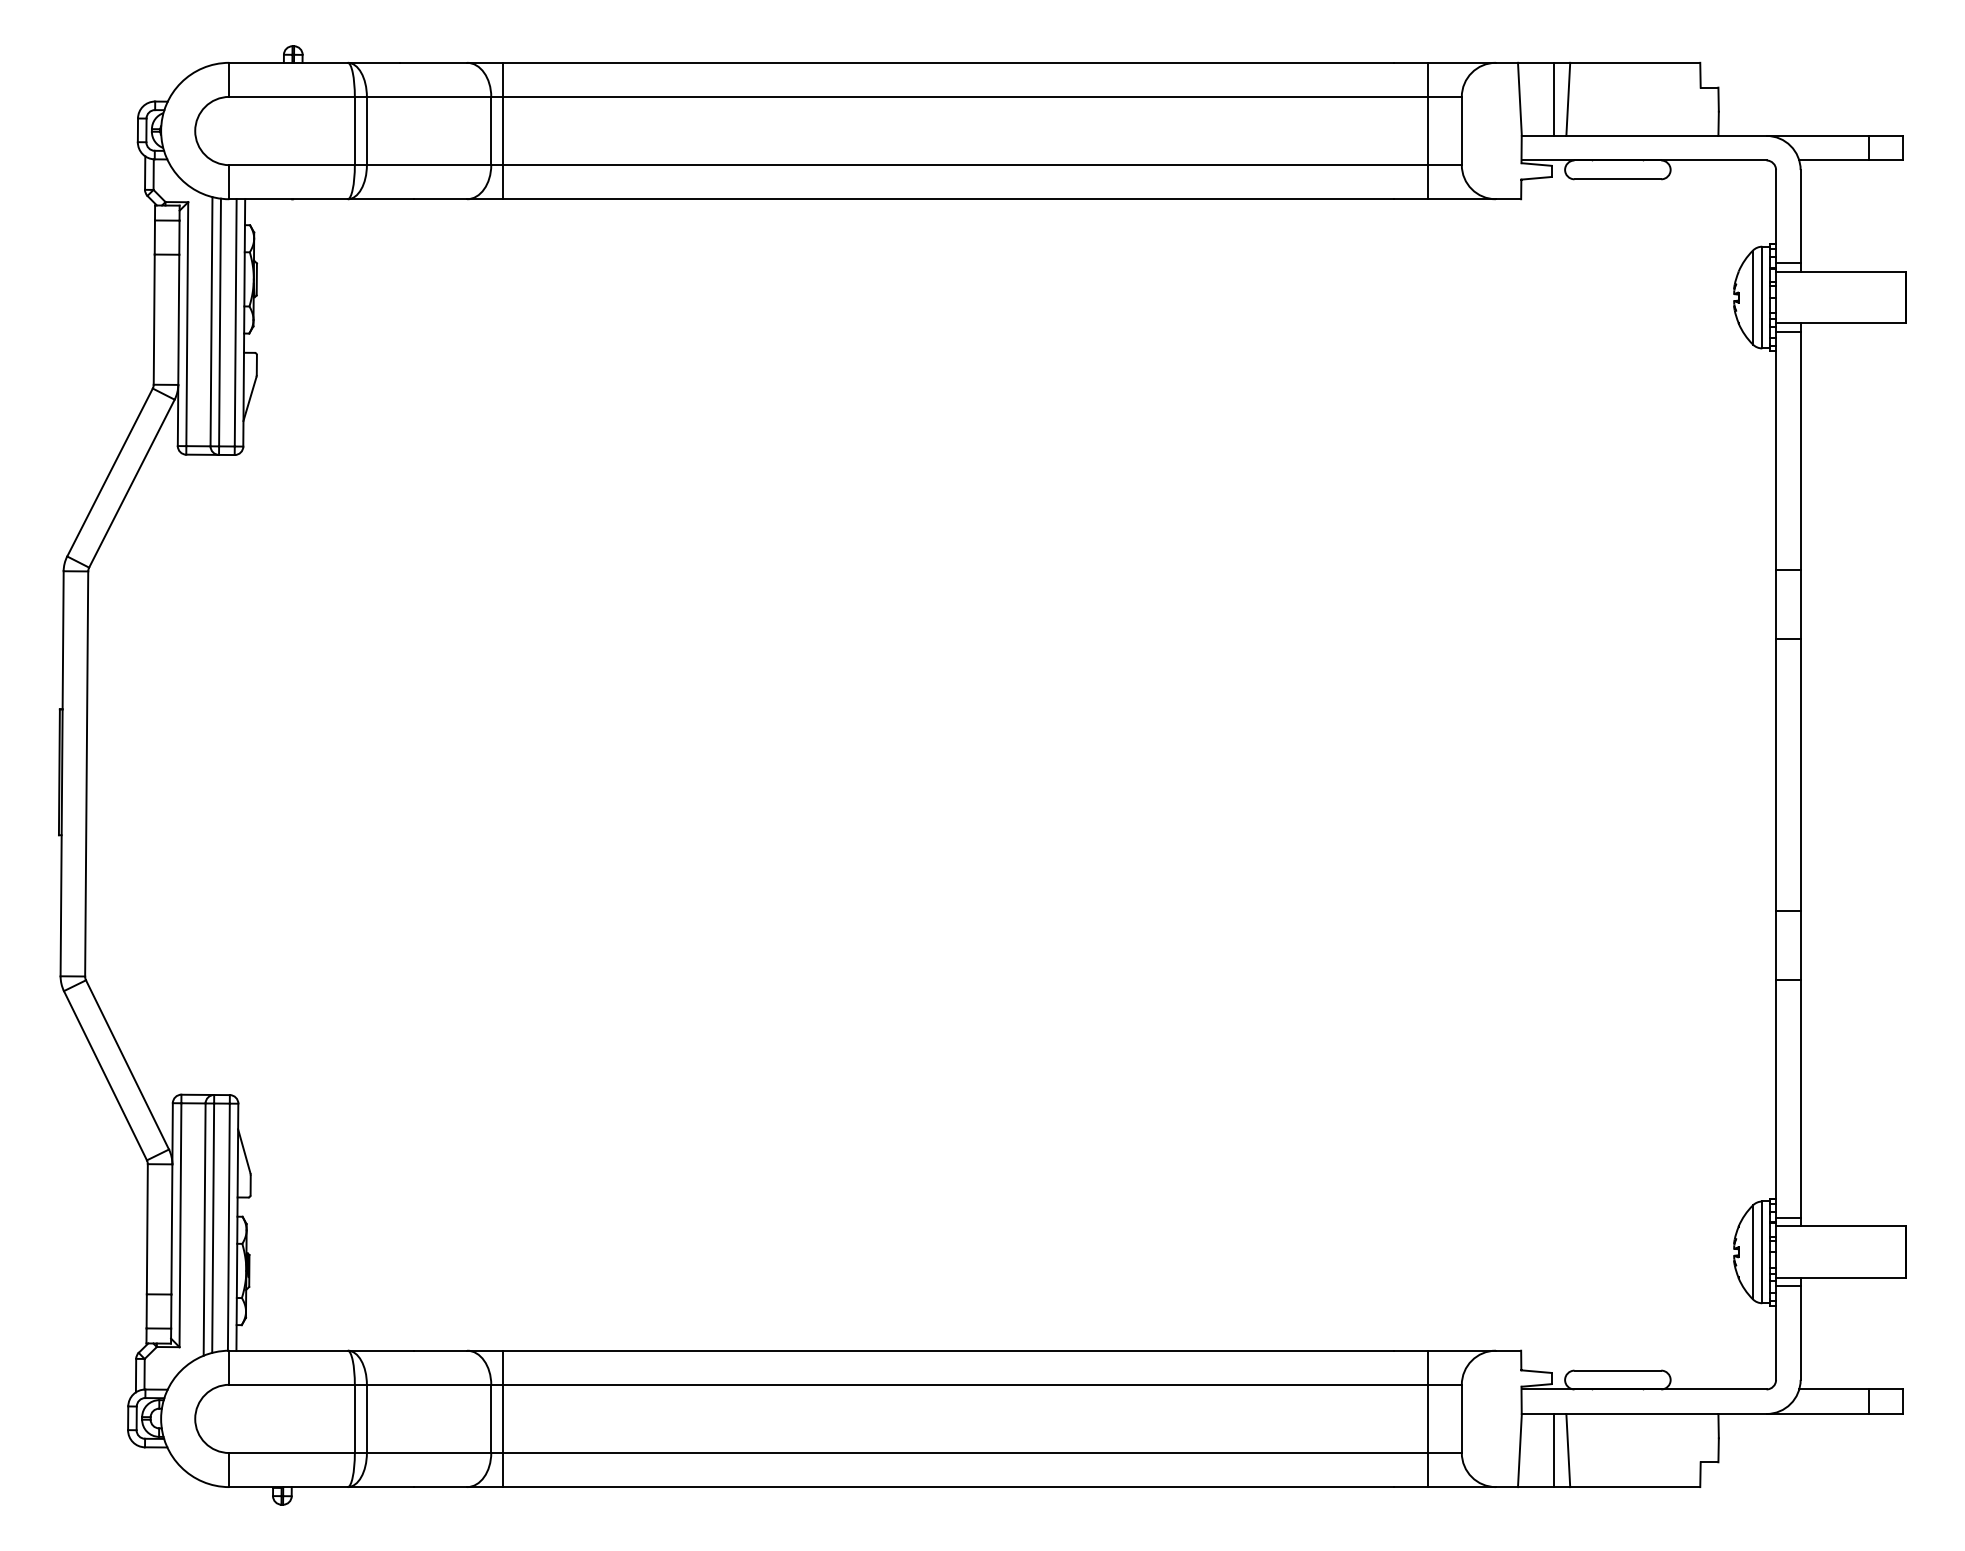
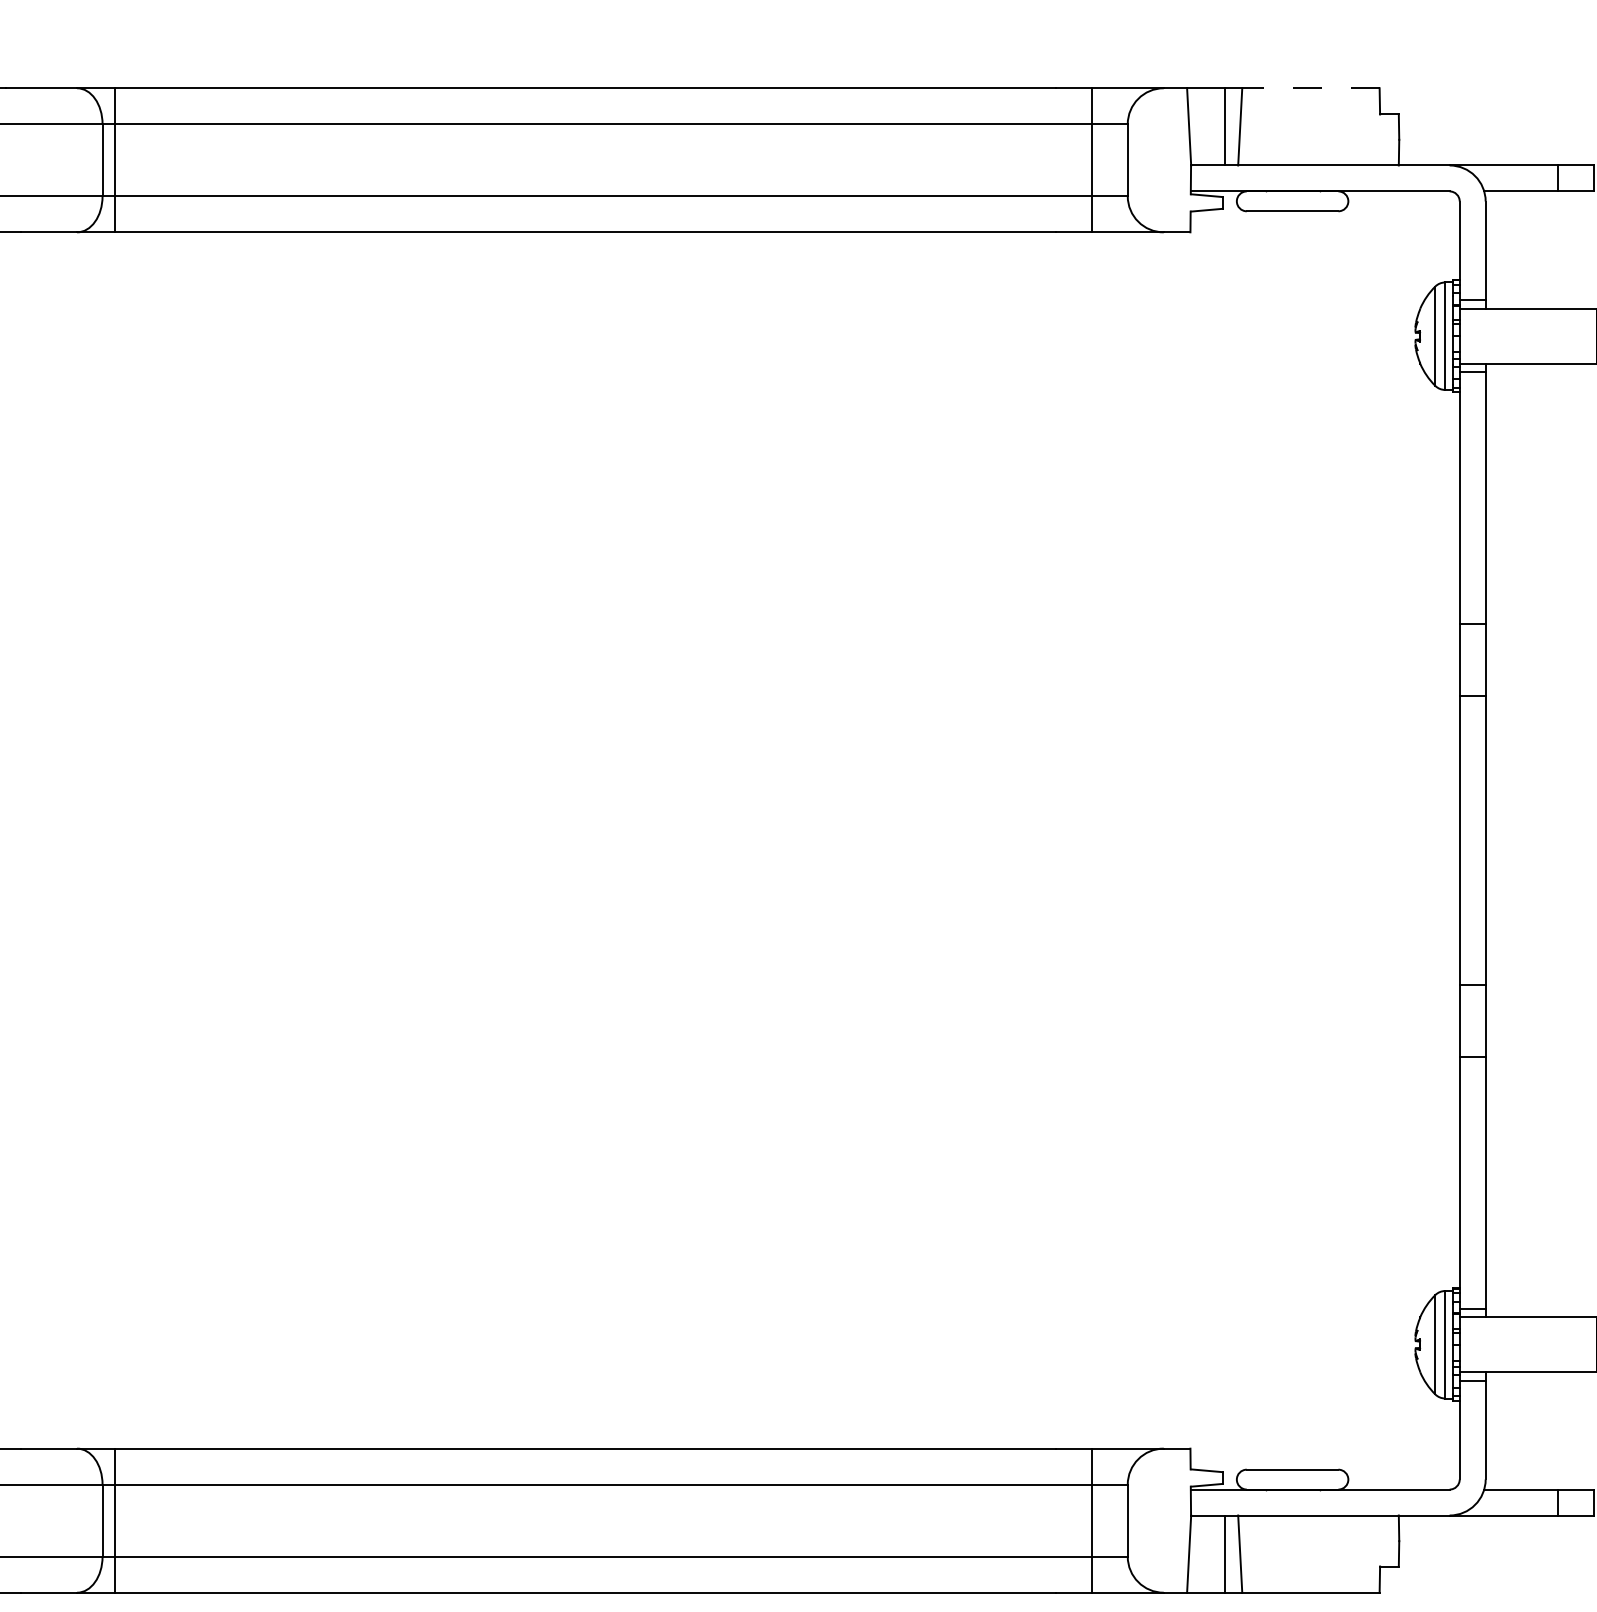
line: (1634, 62) -> (1310, 87), solid -> dashed

